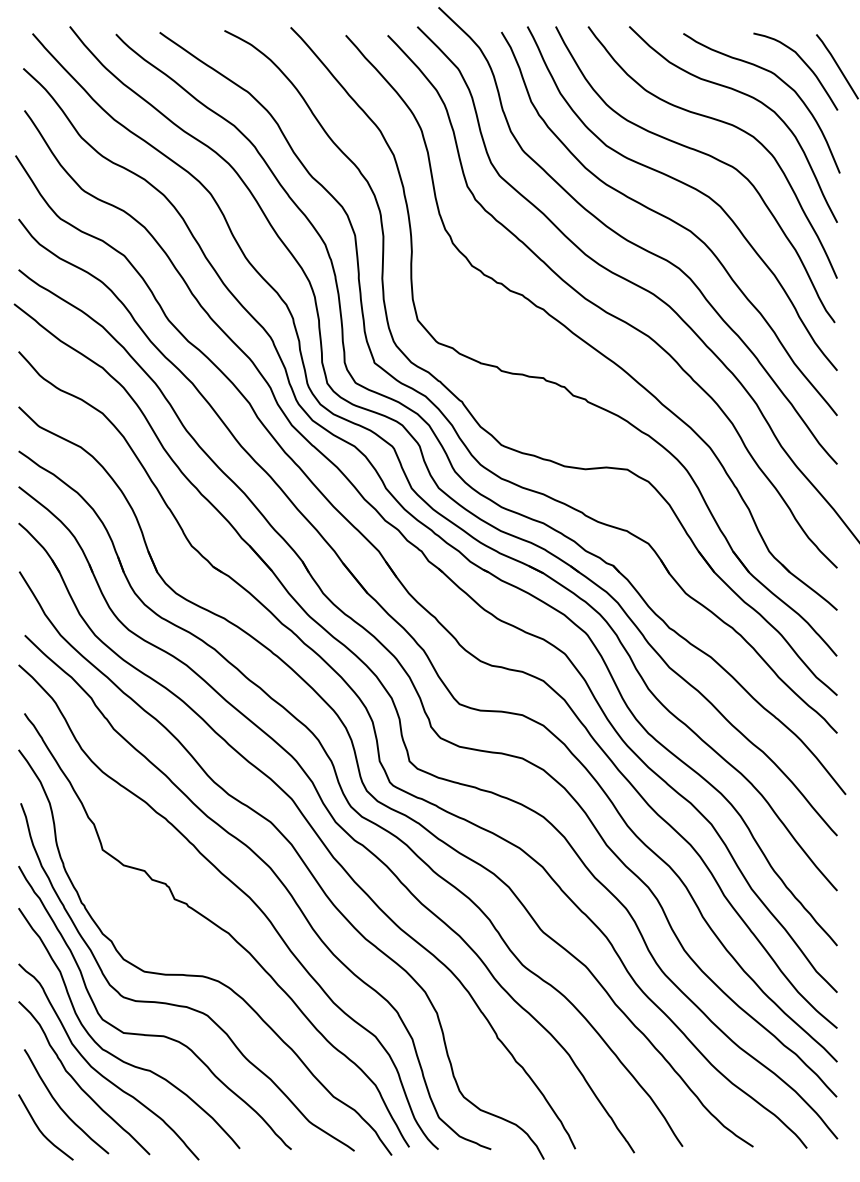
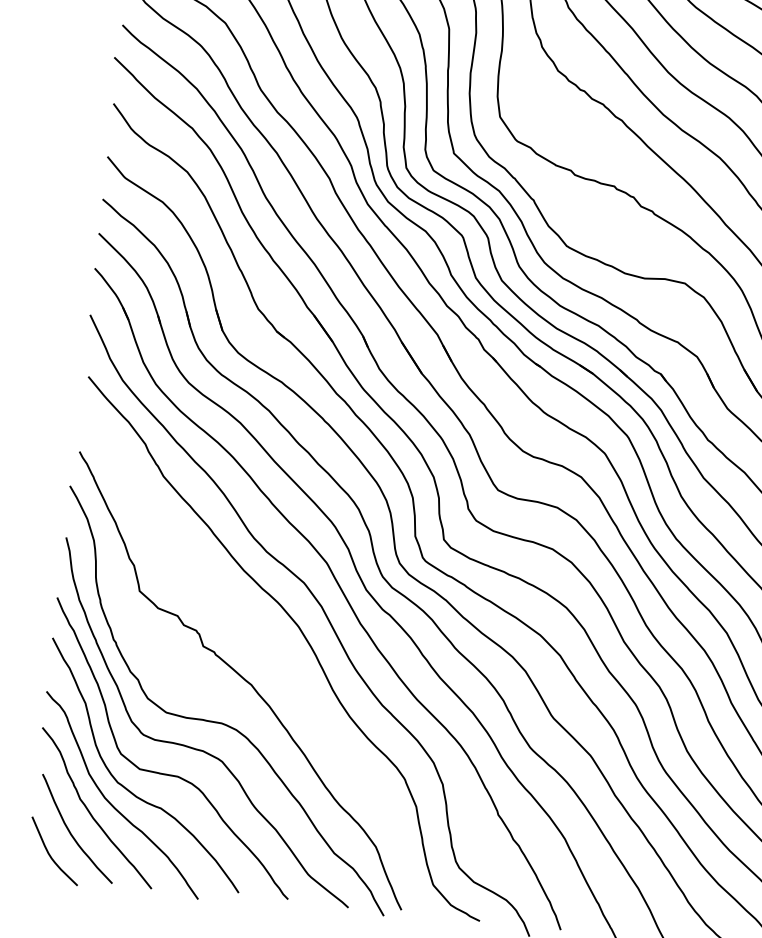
curve: (238, 889) -> (265, 643), removed

